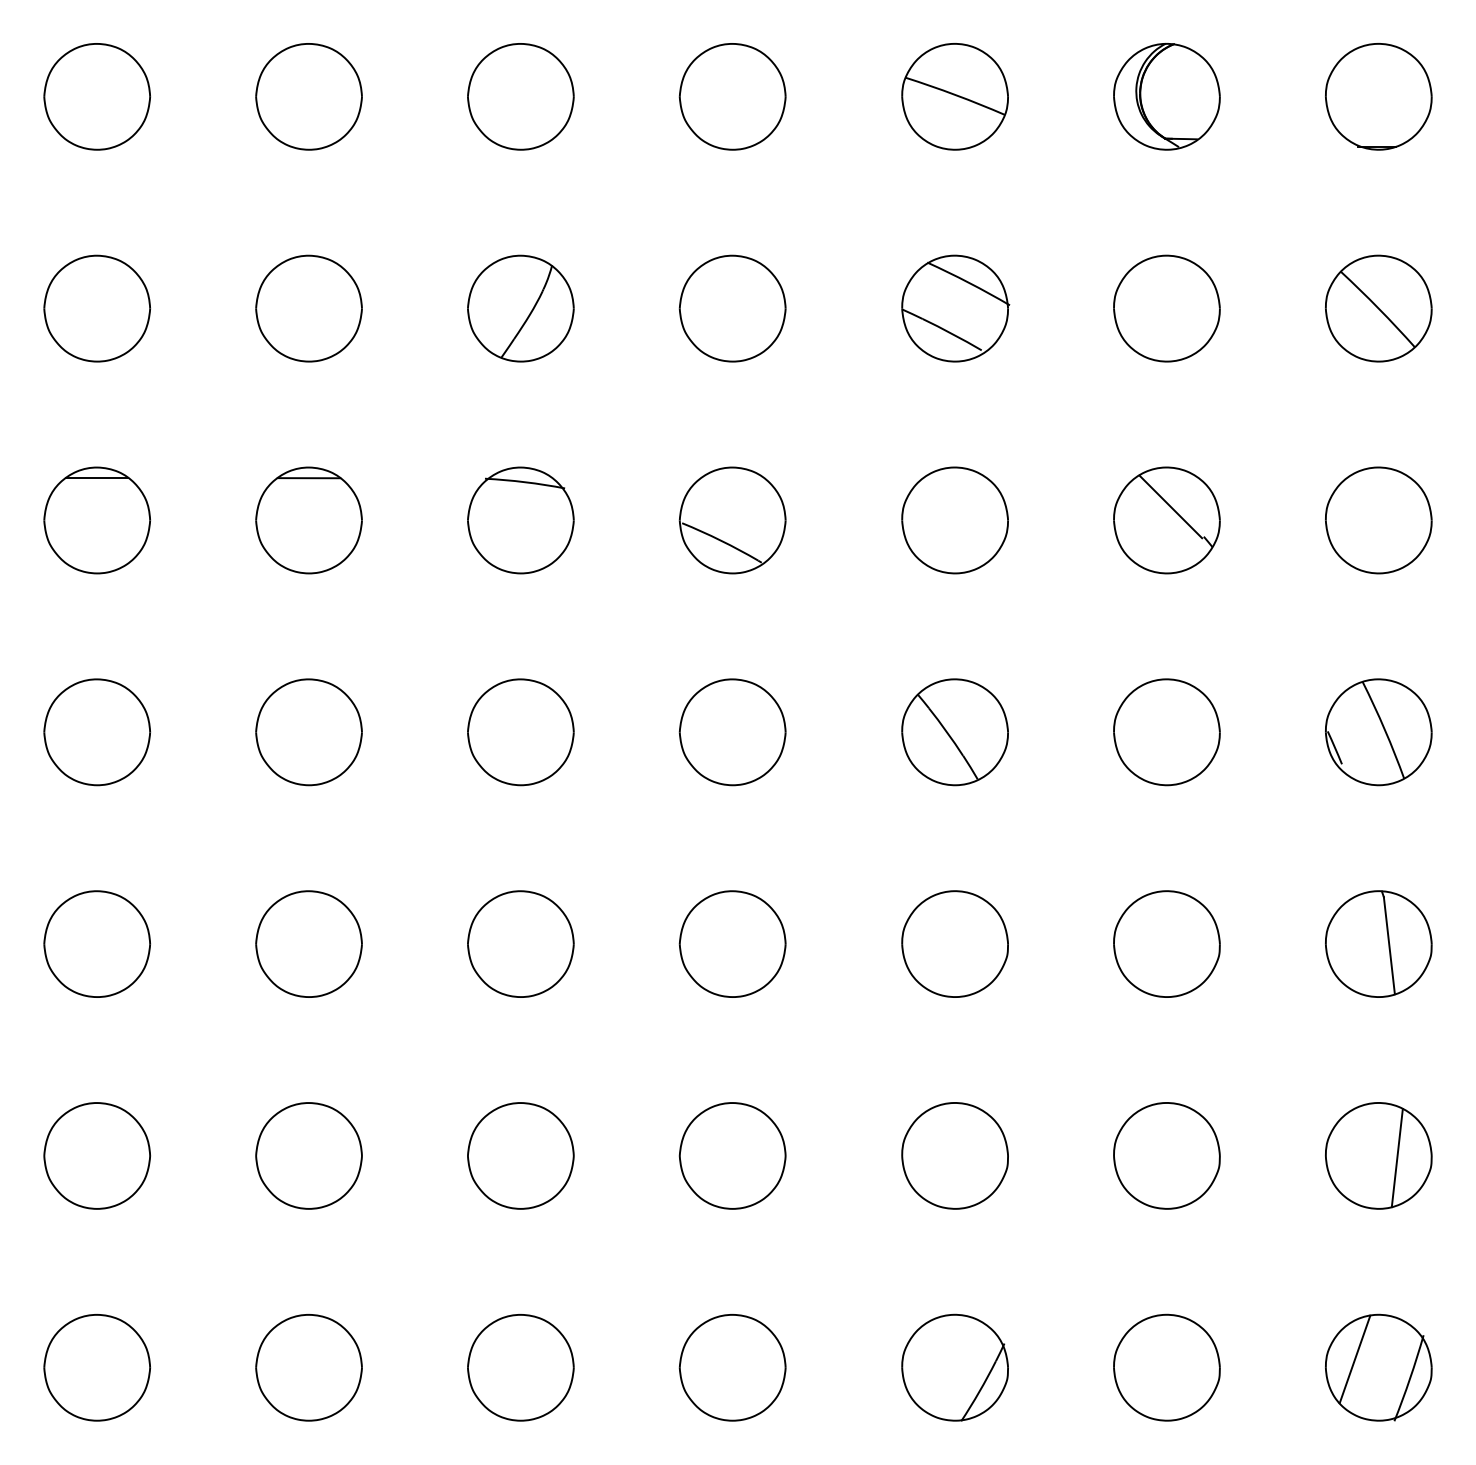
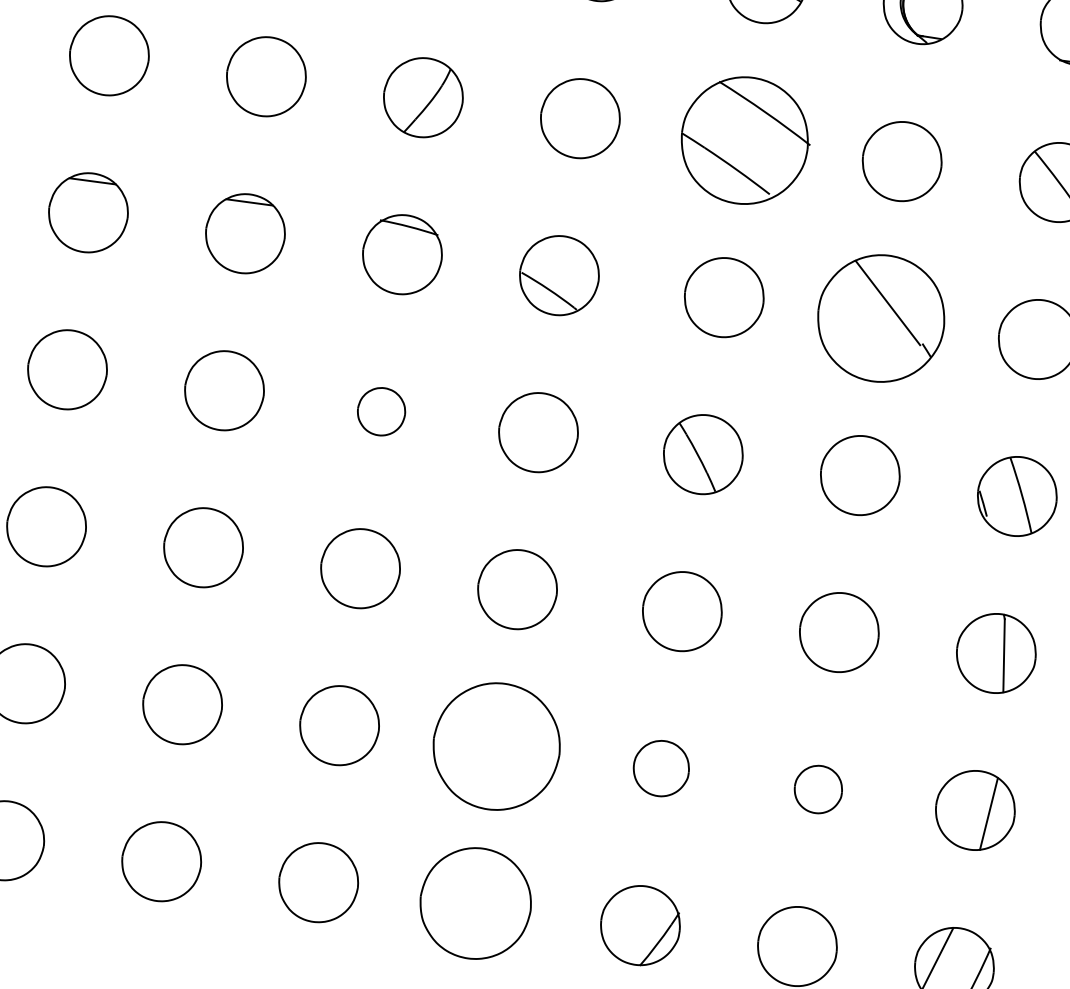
part: (955, 308) -> (745, 140), size x1.6
part: (1166, 520) -> (880, 318), size x1.6
part: (520, 732) -> (381, 411), size x0.6
part: (732, 1155) -> (496, 746), size x1.6
part: (954, 1155) -> (661, 768), size x0.7
part: (1166, 1155) -> (818, 789), size x0.6
part: (732, 1367) -> (475, 903), size x1.4

